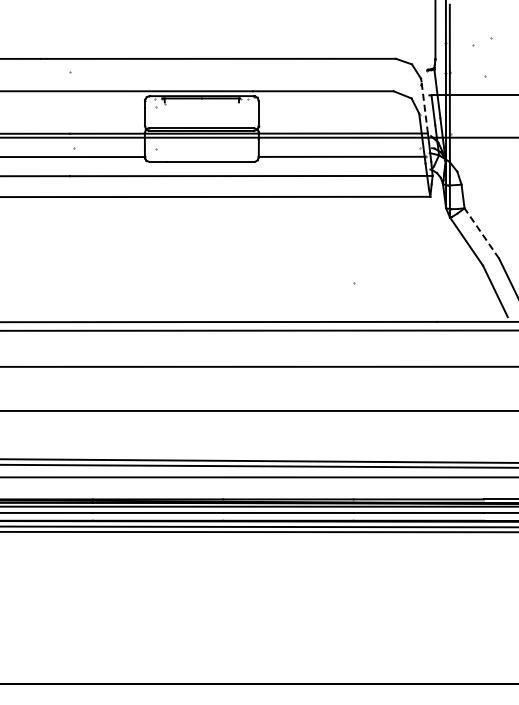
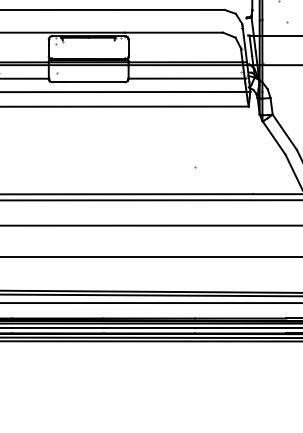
line: (424, 106) -> (244, 43), dashed -> solid
line: (481, 233) -> (284, 132), dashed -> solid

